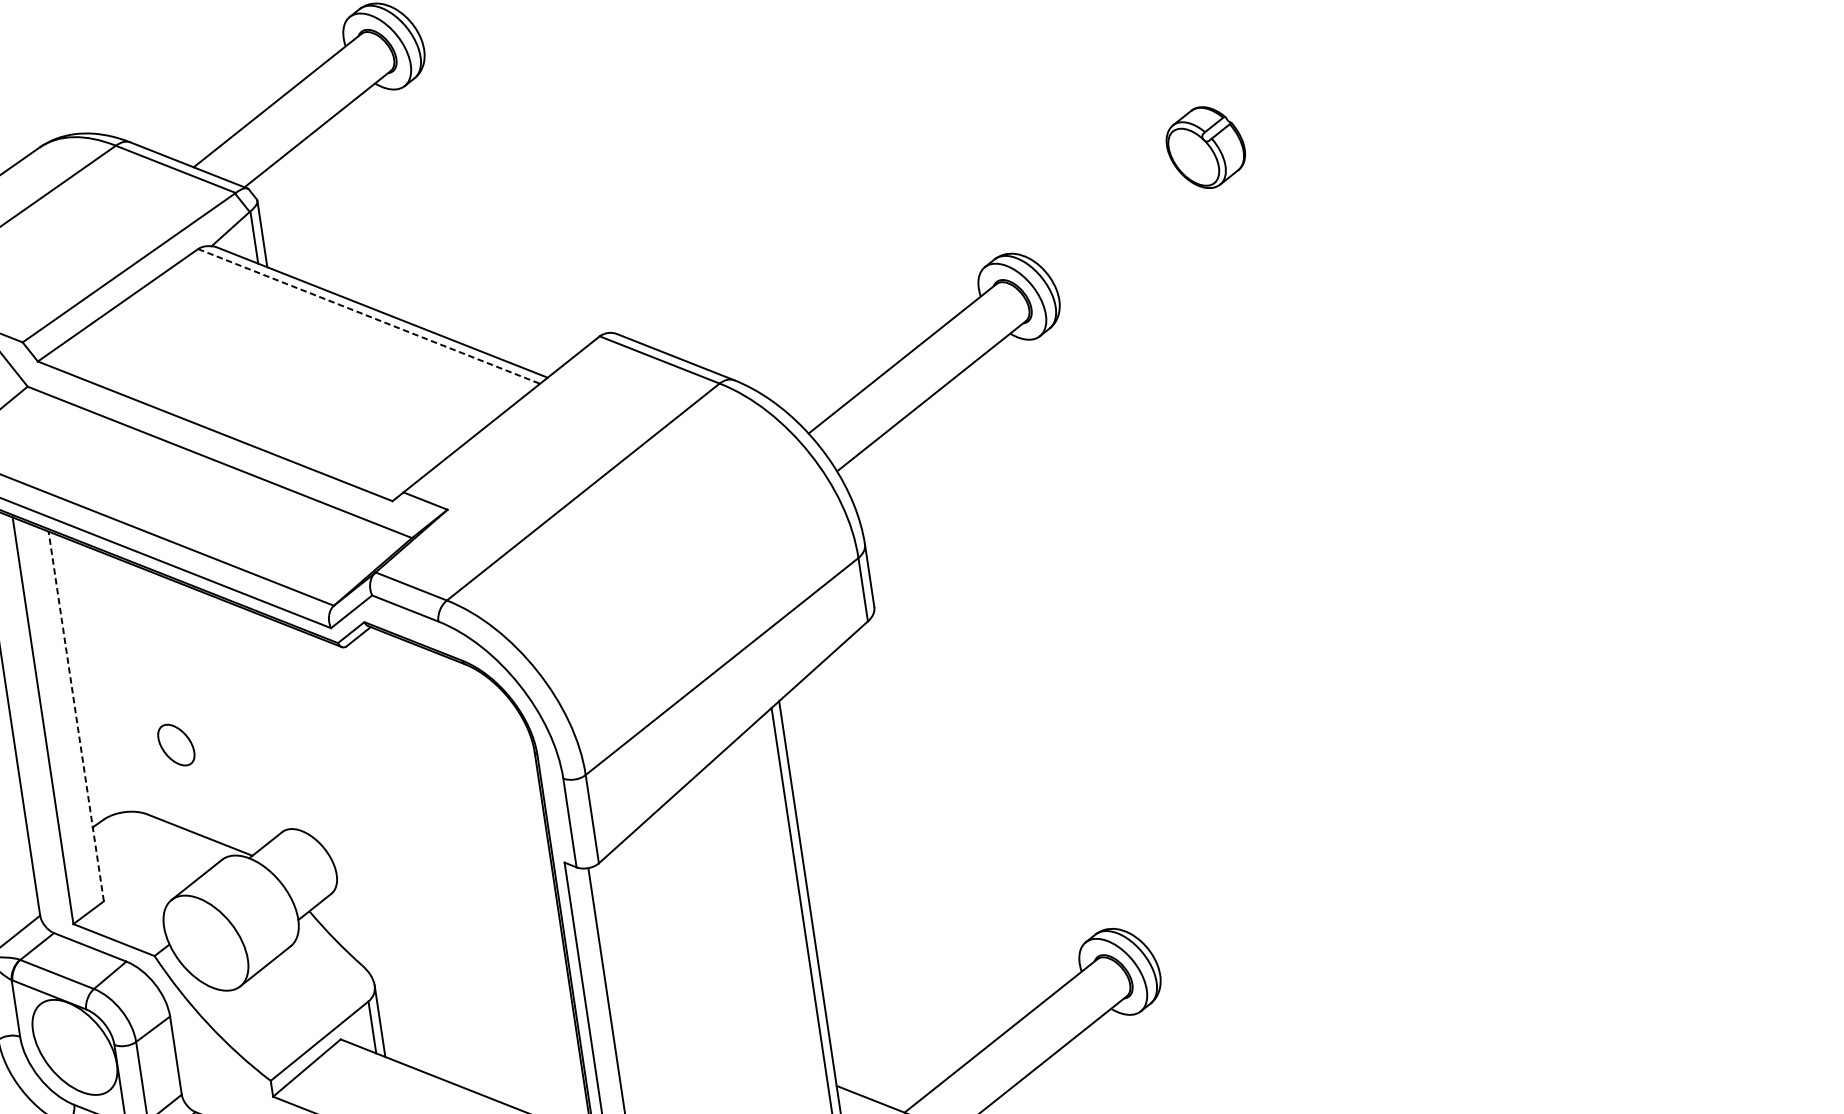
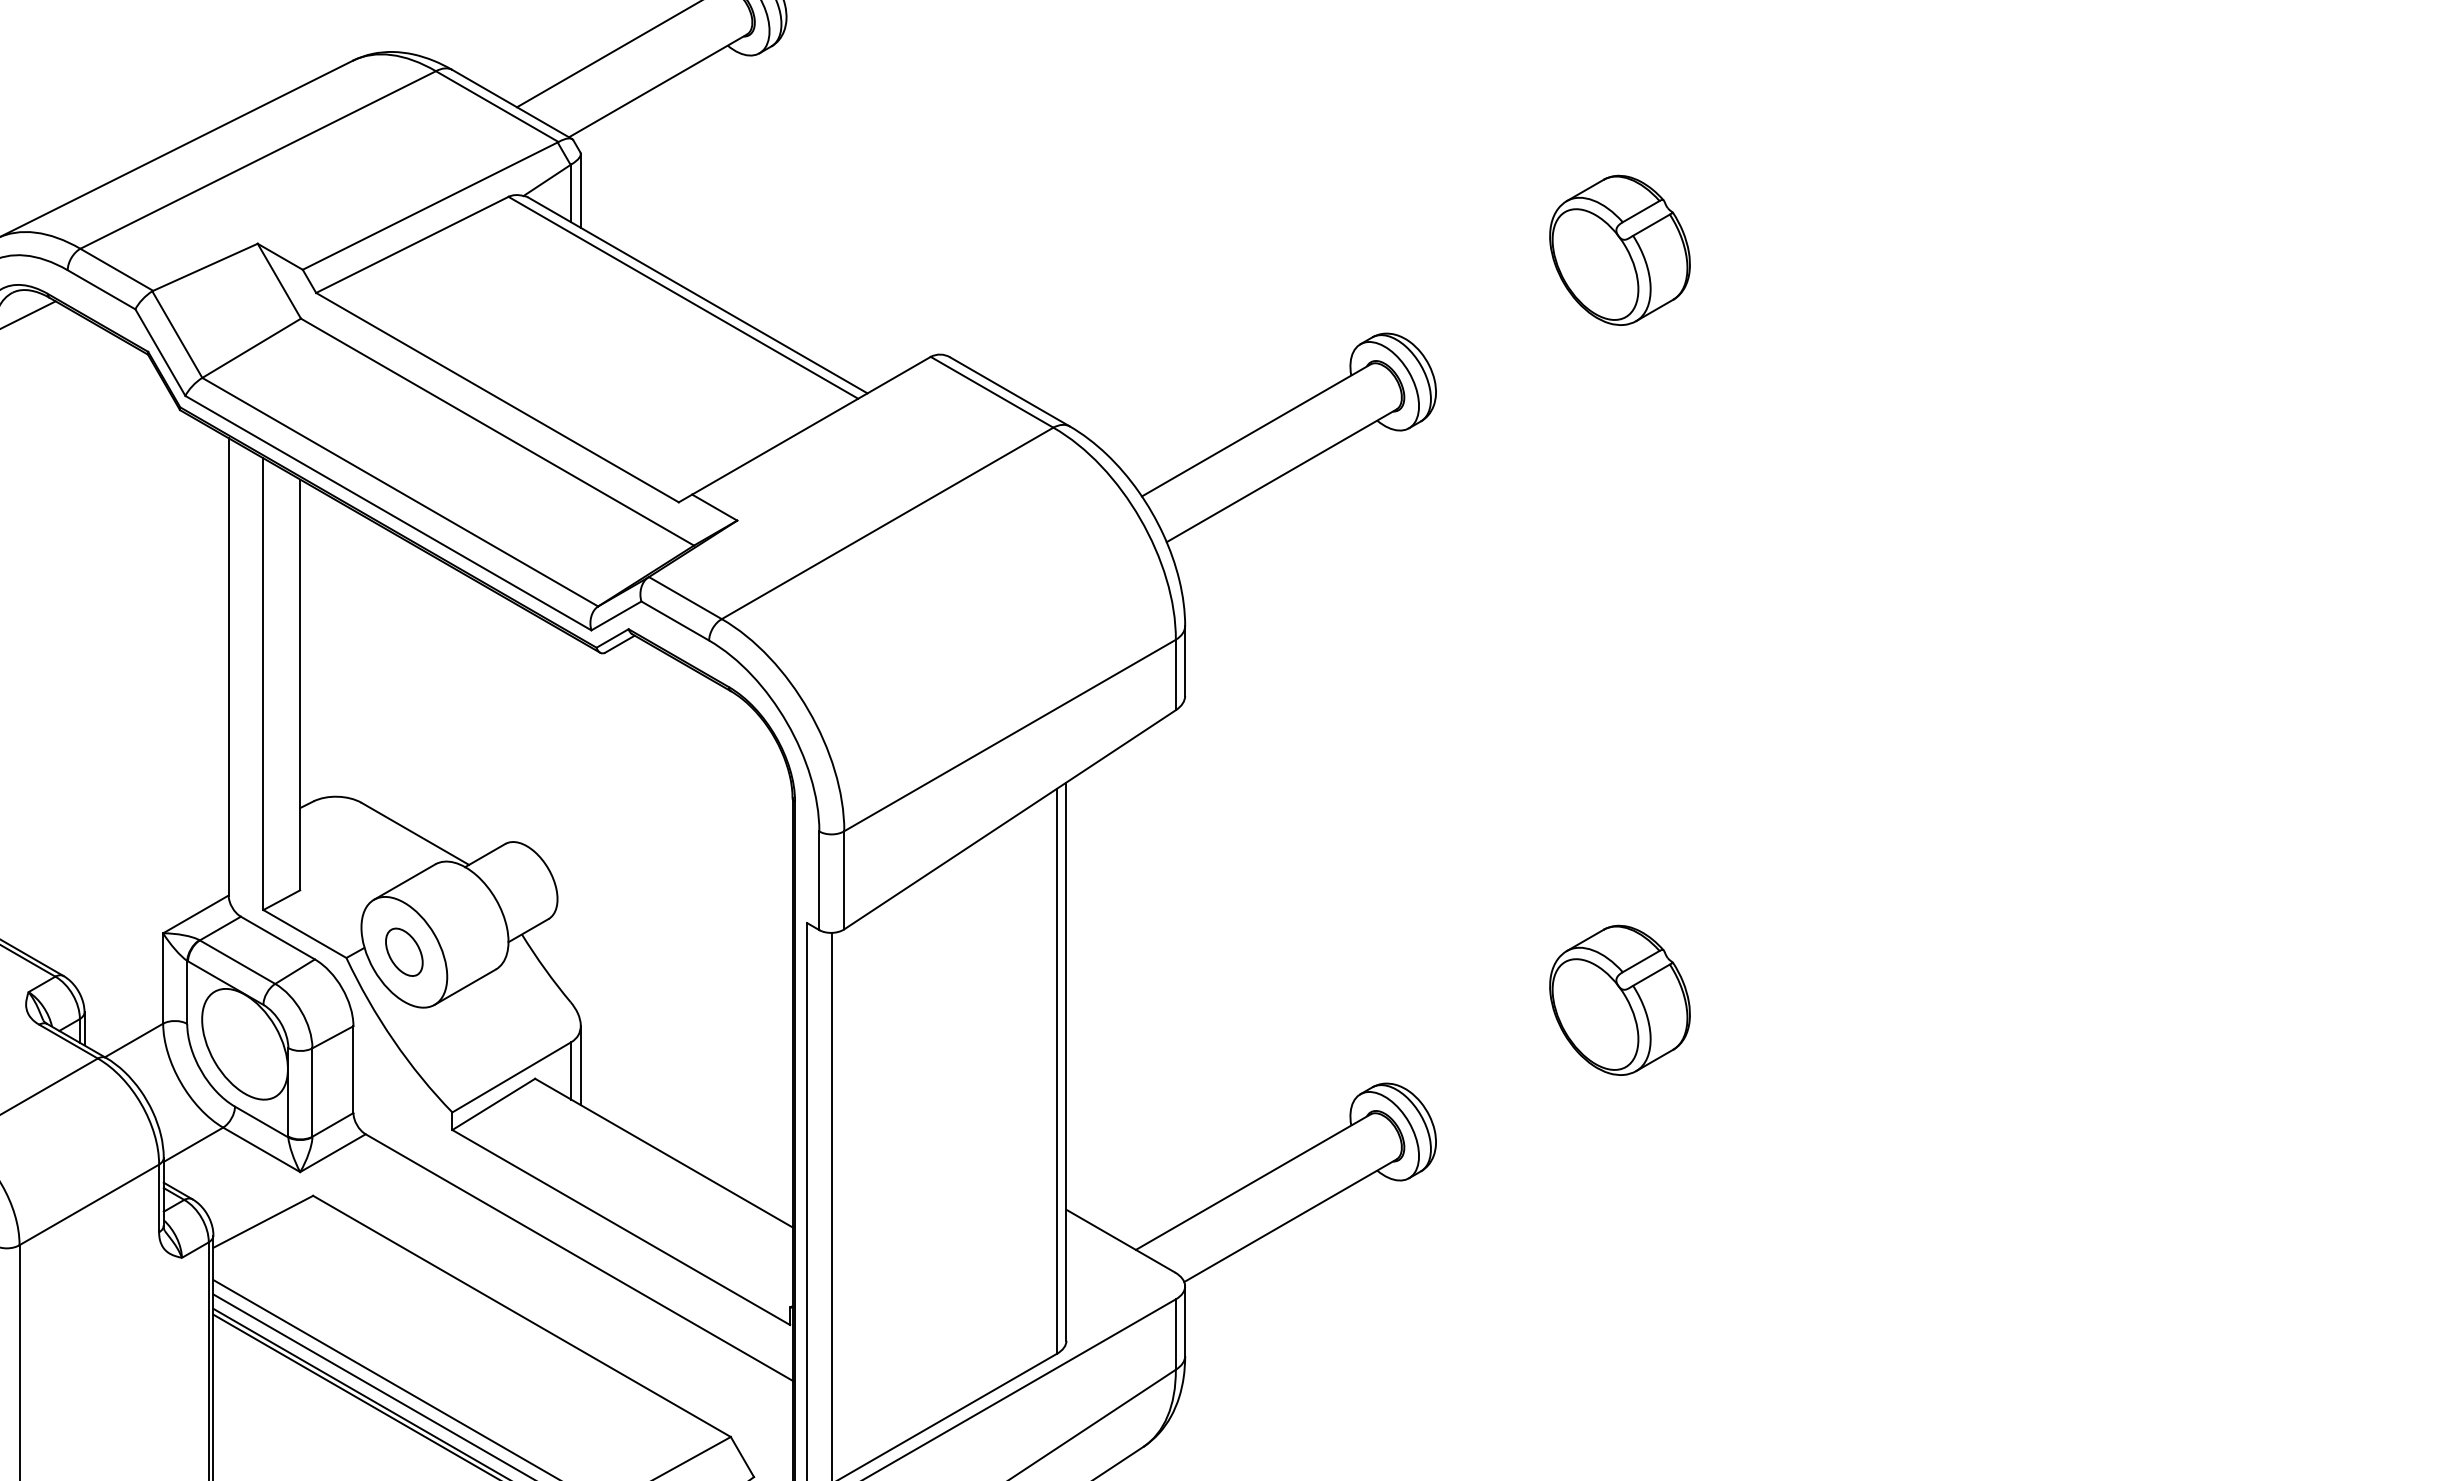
part: (1205, 147) -> (1619, 249), size x1.67
line: (369, 316) -> (683, 297), dashed -> solid
line: (76, 716) -> (300, 684), dashed -> solid
part: (176, 744) -> (404, 951), moved
part: (1306, 822) -> (1619, 999), added

